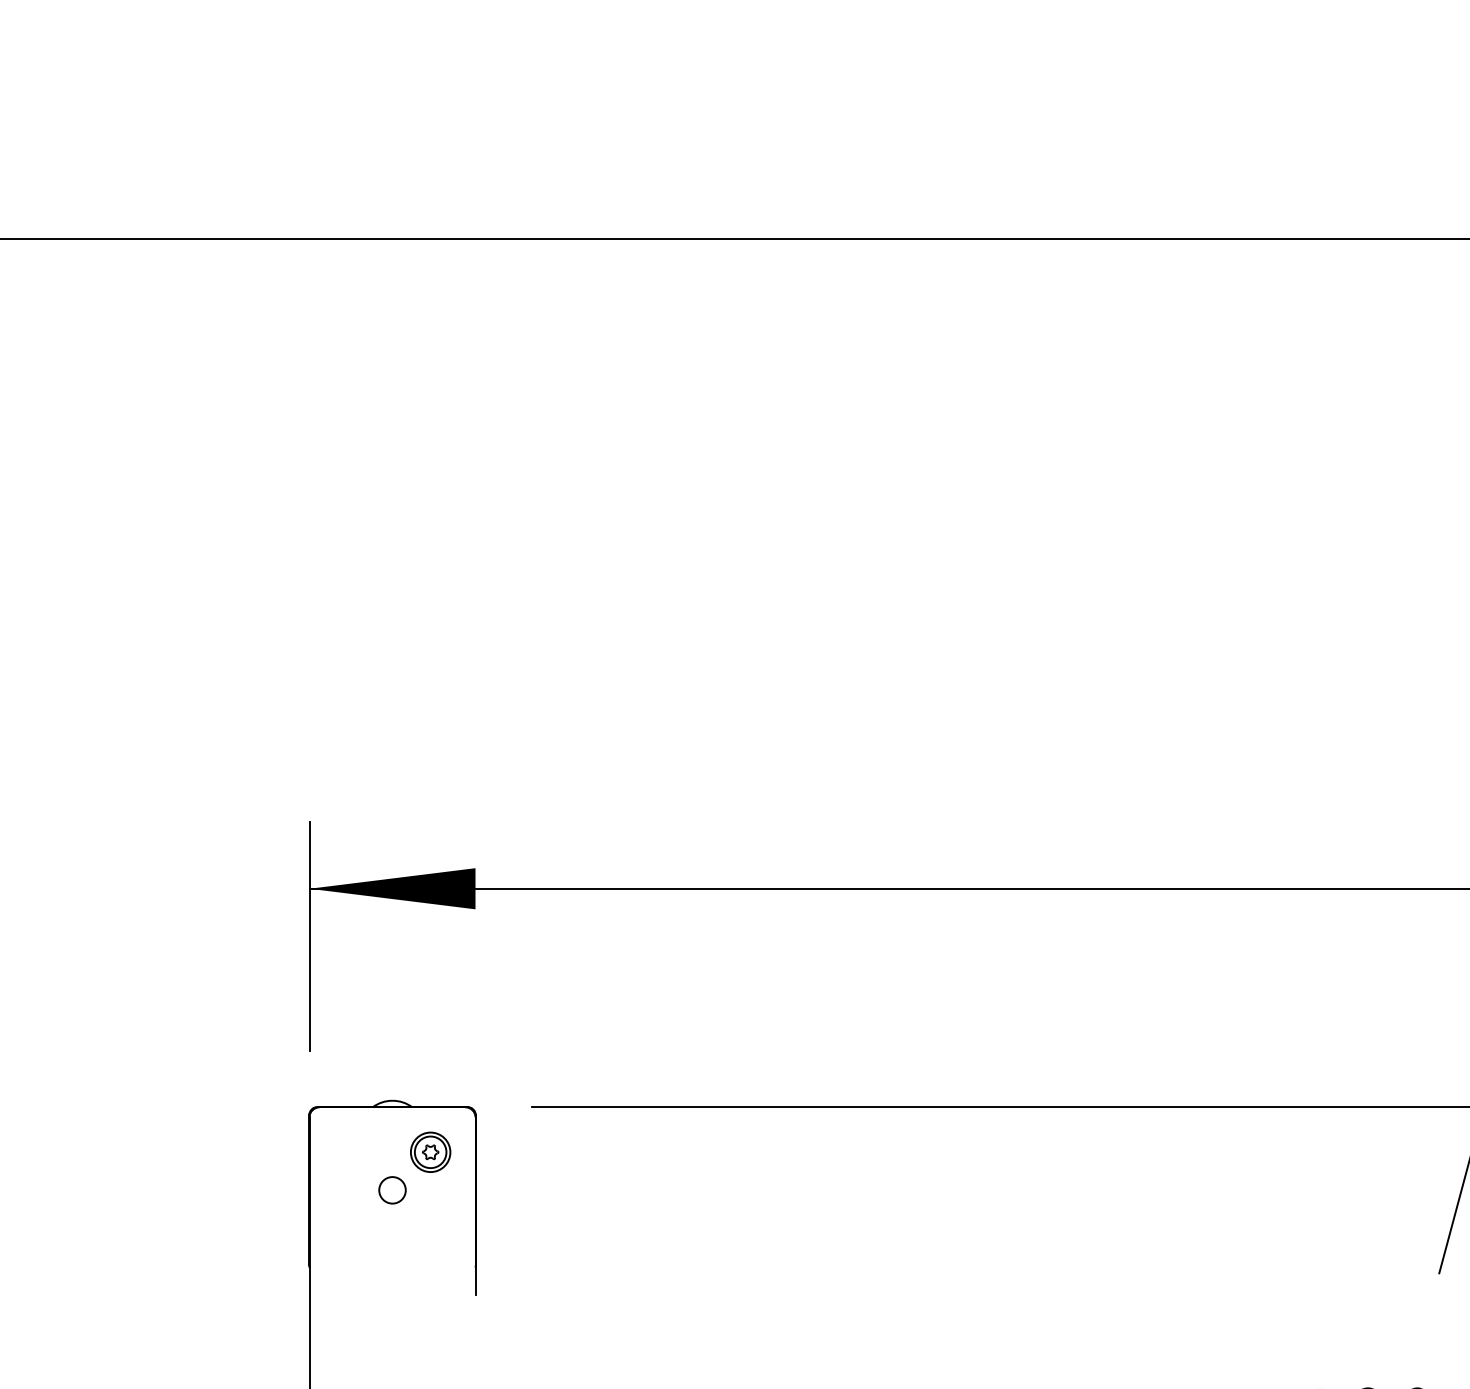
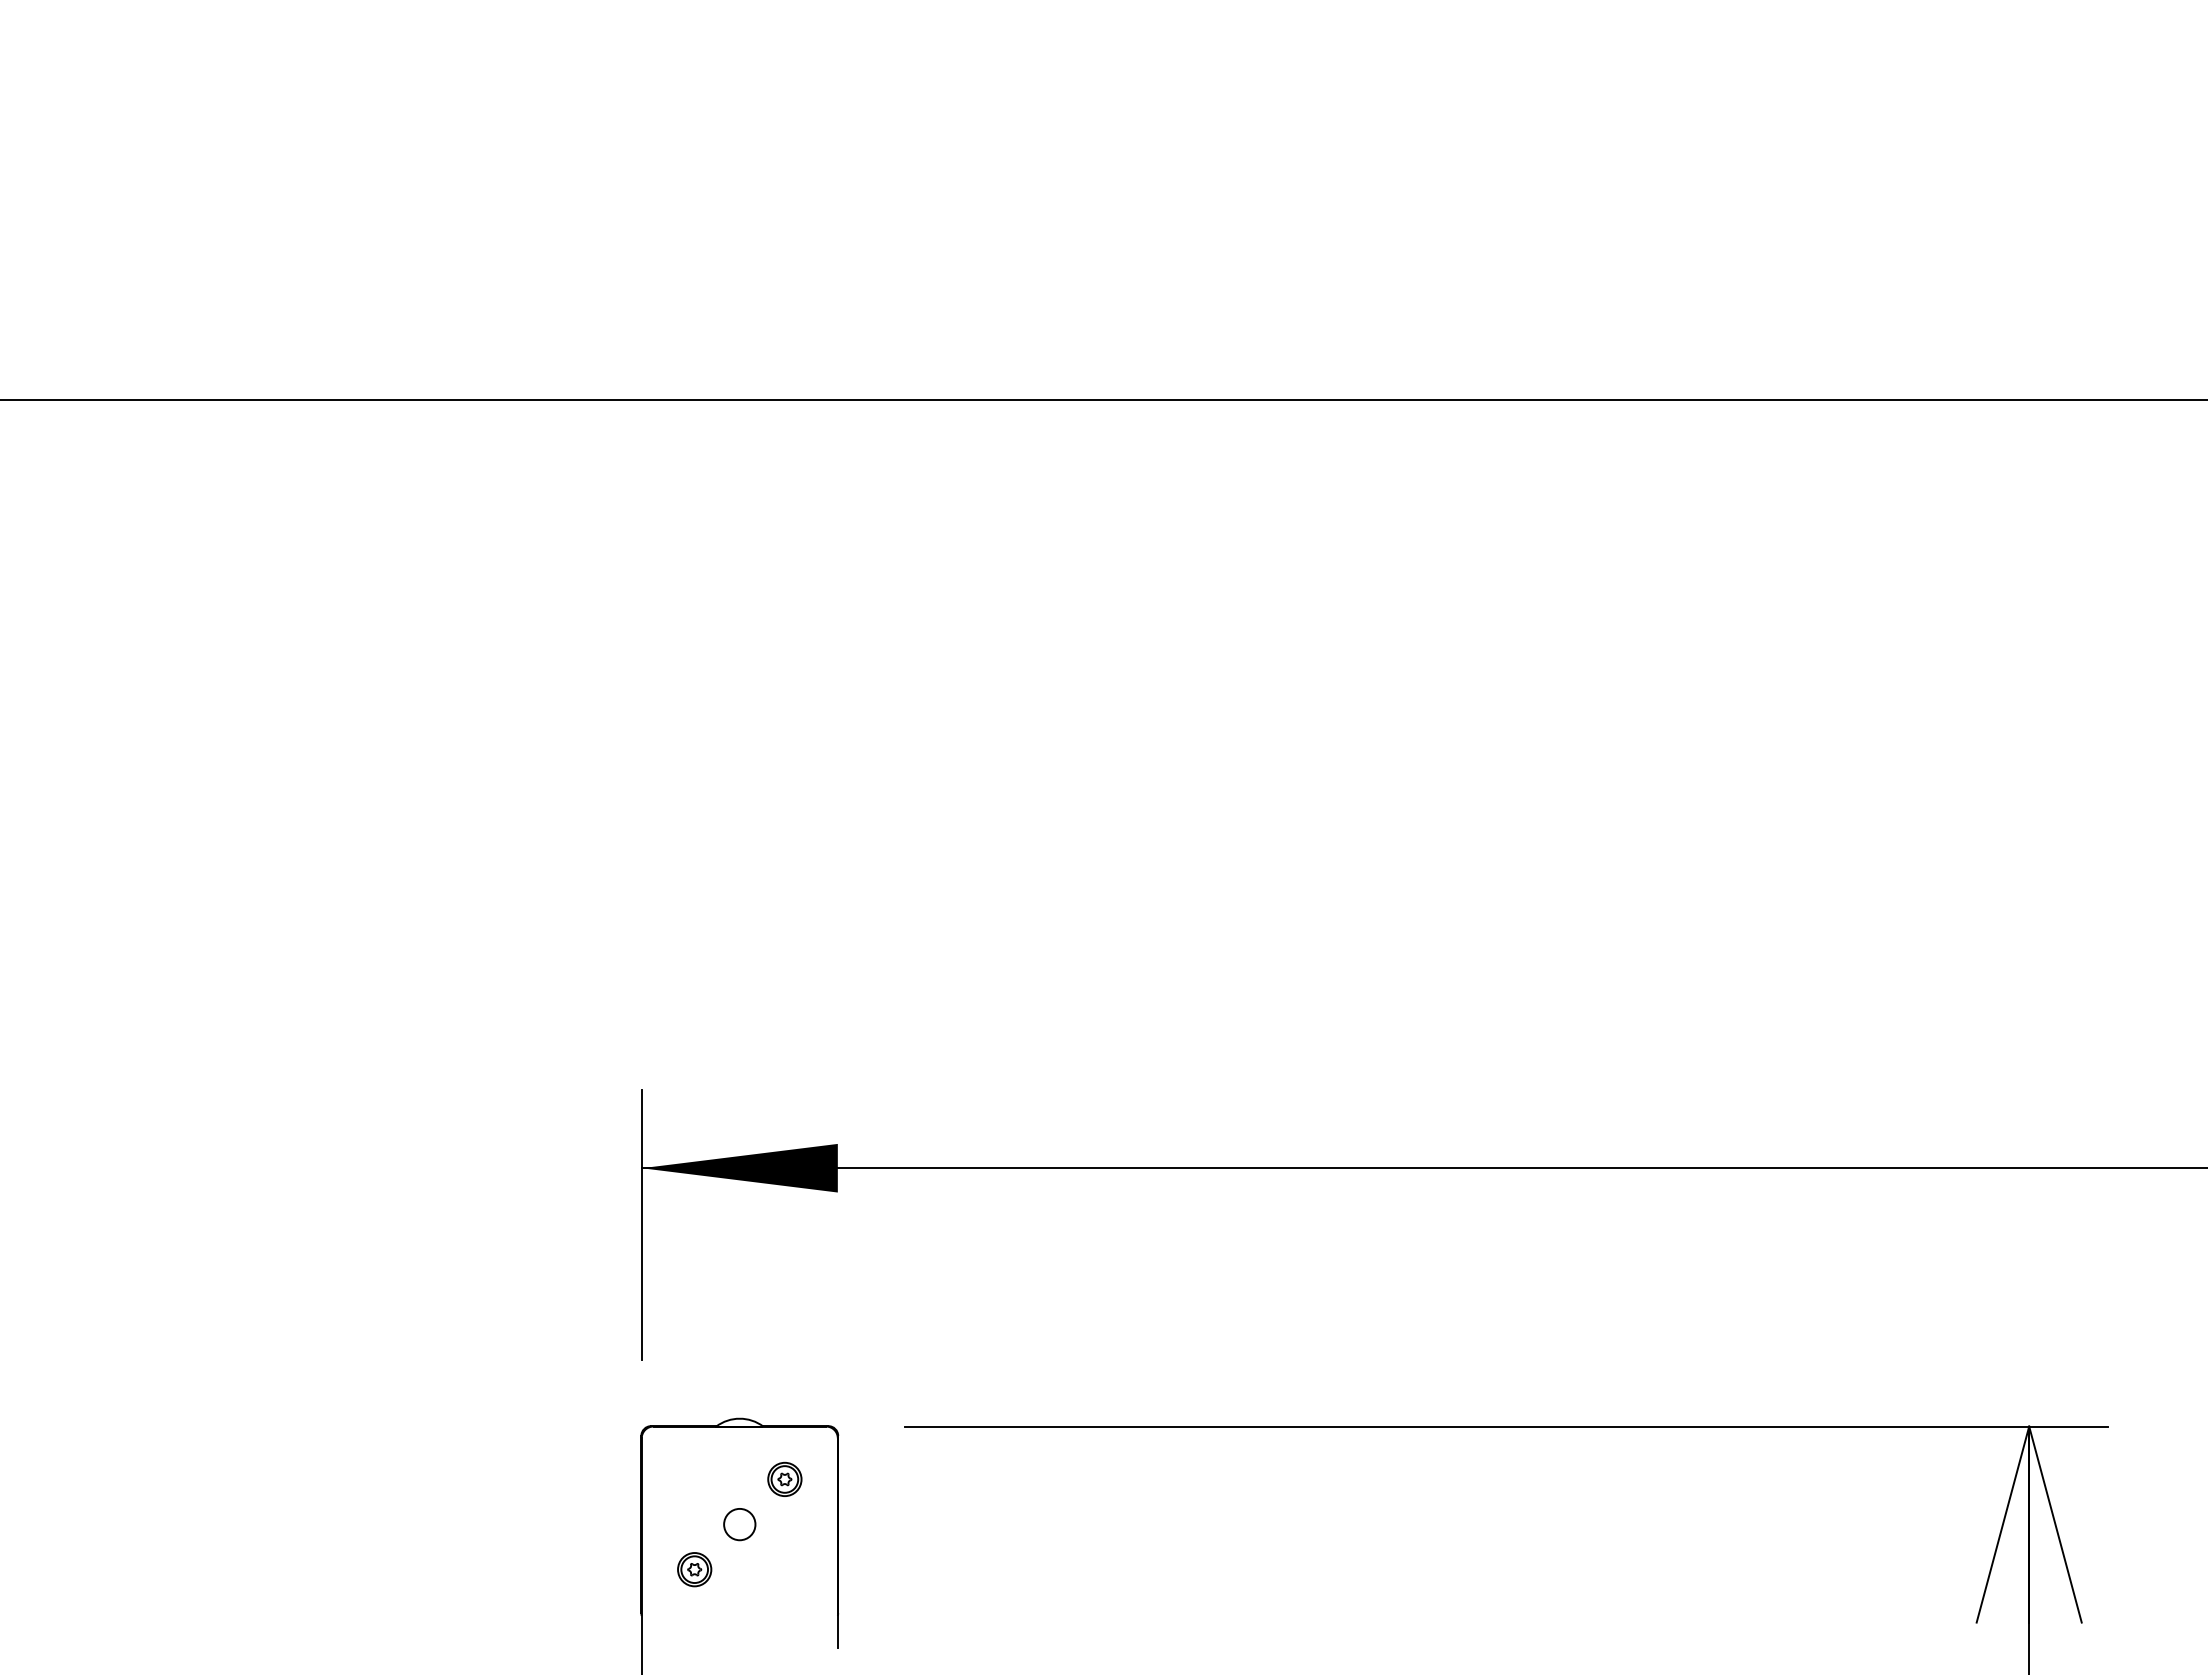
part: (430, 1151) -> (784, 1478), size x0.71
part: (354, 1228) -> (694, 1569), added

